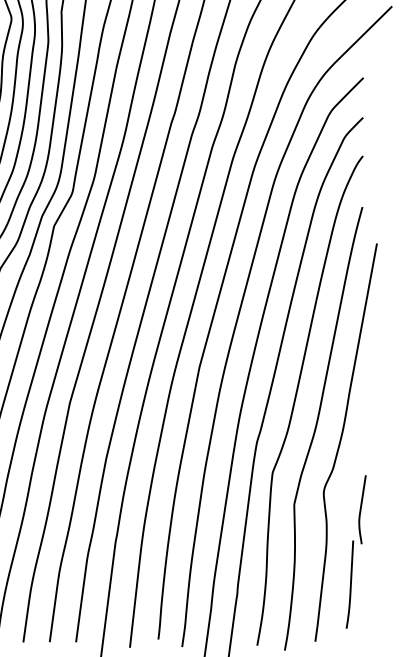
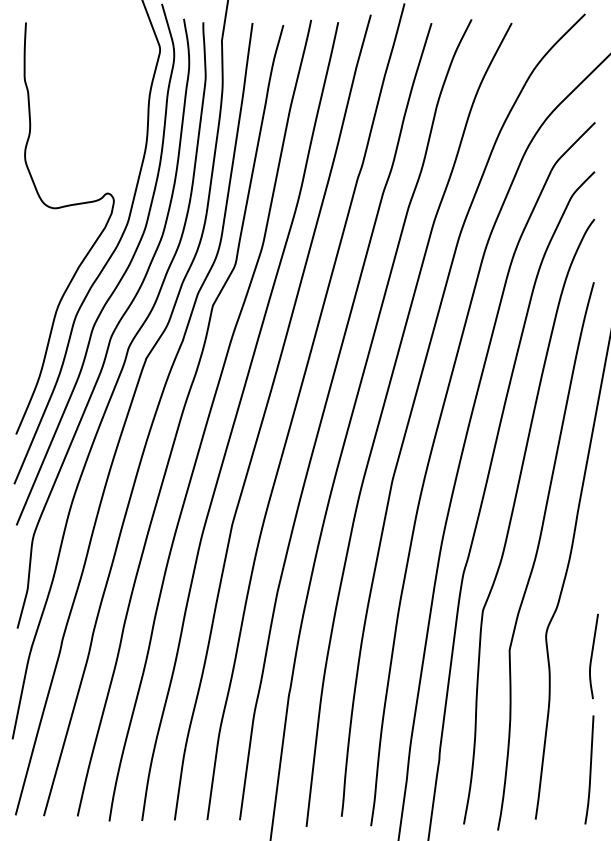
curve: (349, 584) -> (589, 769), moved

